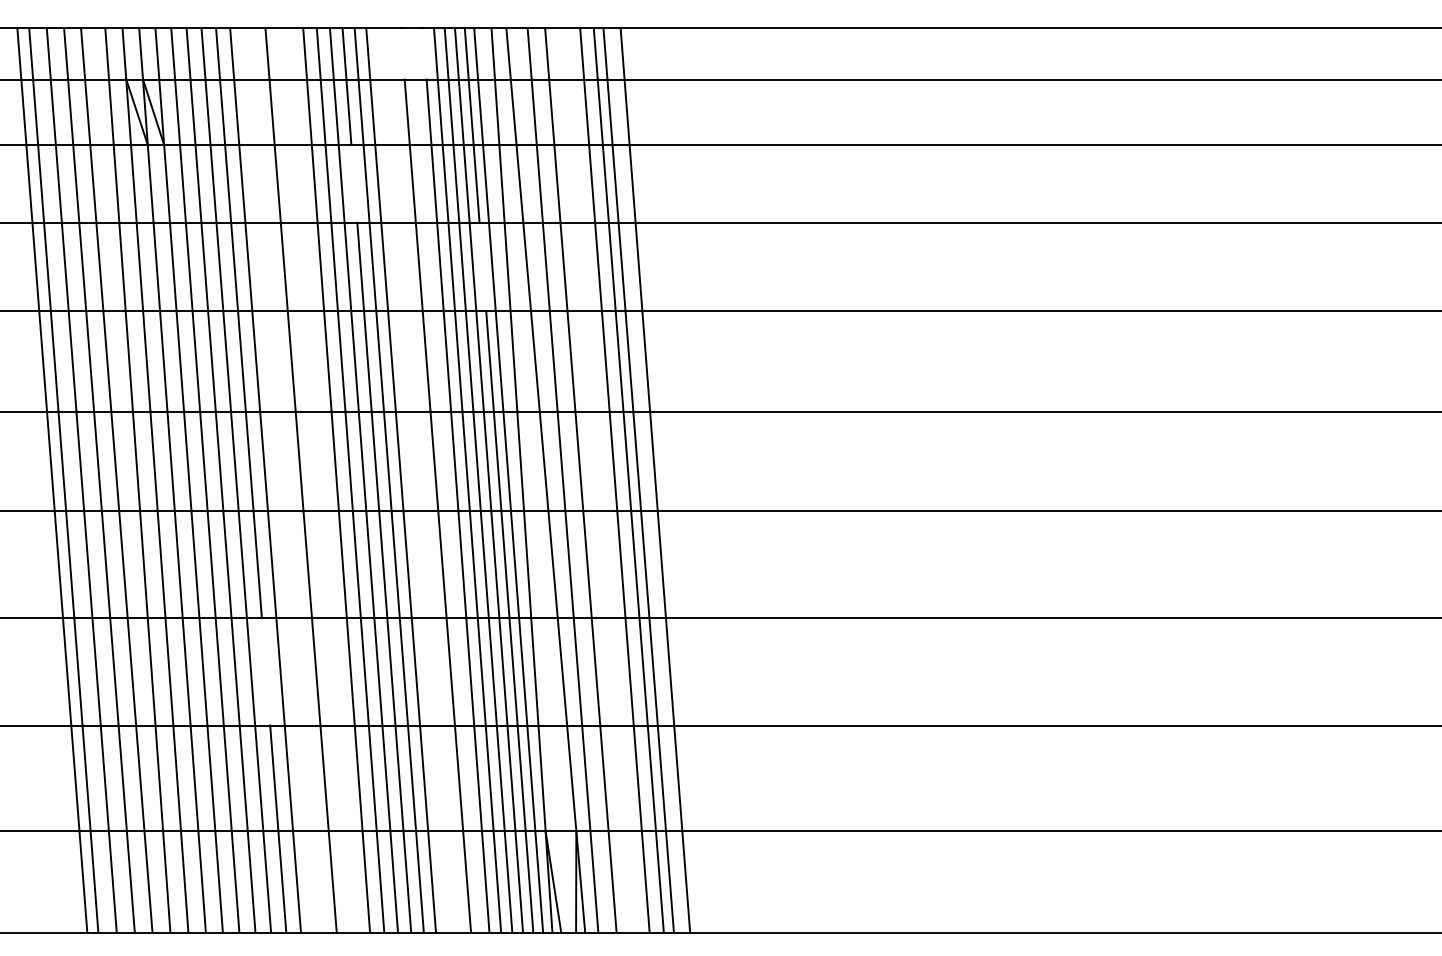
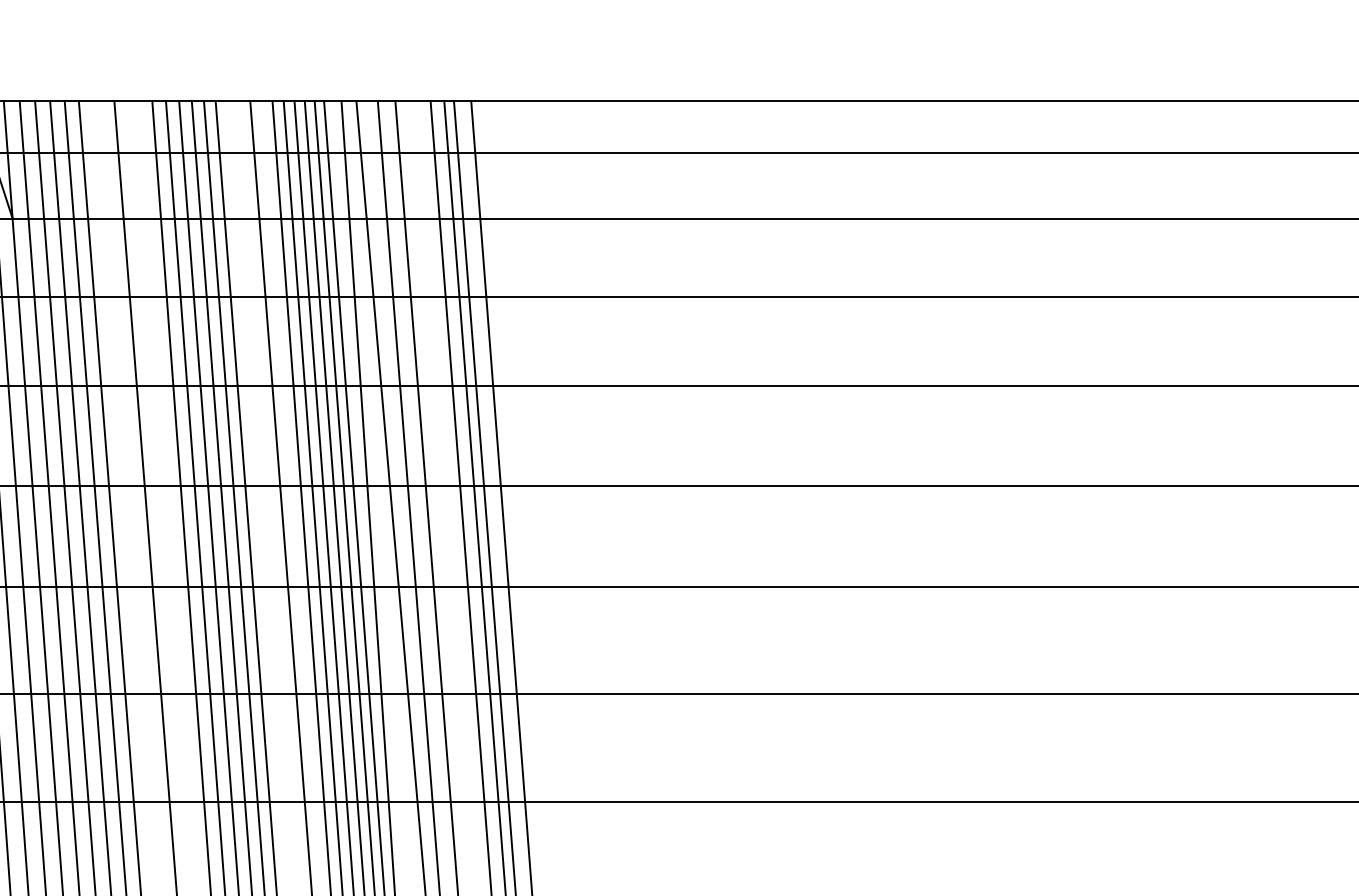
line: (402, 53) -> (252, 126), added
line: (424, 53) -> (274, 126), added
line: (354, 183) -> (203, 257), added
line: (482, 266) -> (332, 340), added
line: (265, 671) -> (114, 747), added

